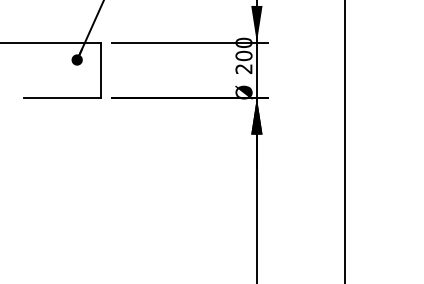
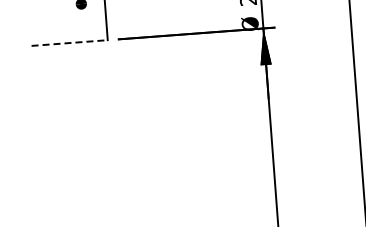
line: (63, 98) -> (70, 43), solid -> dashed

